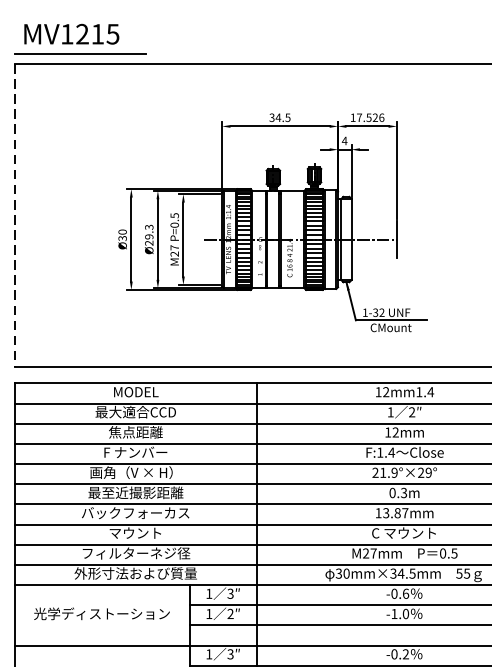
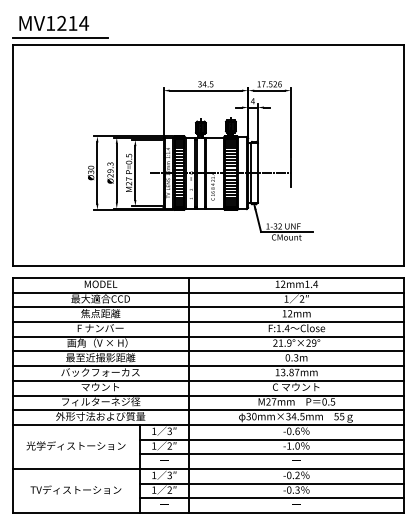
text: (113, 34) -> (84, 23), MV1215 -> MV1214
line: (14, 215) -> (12, 155), dashed -> solid

